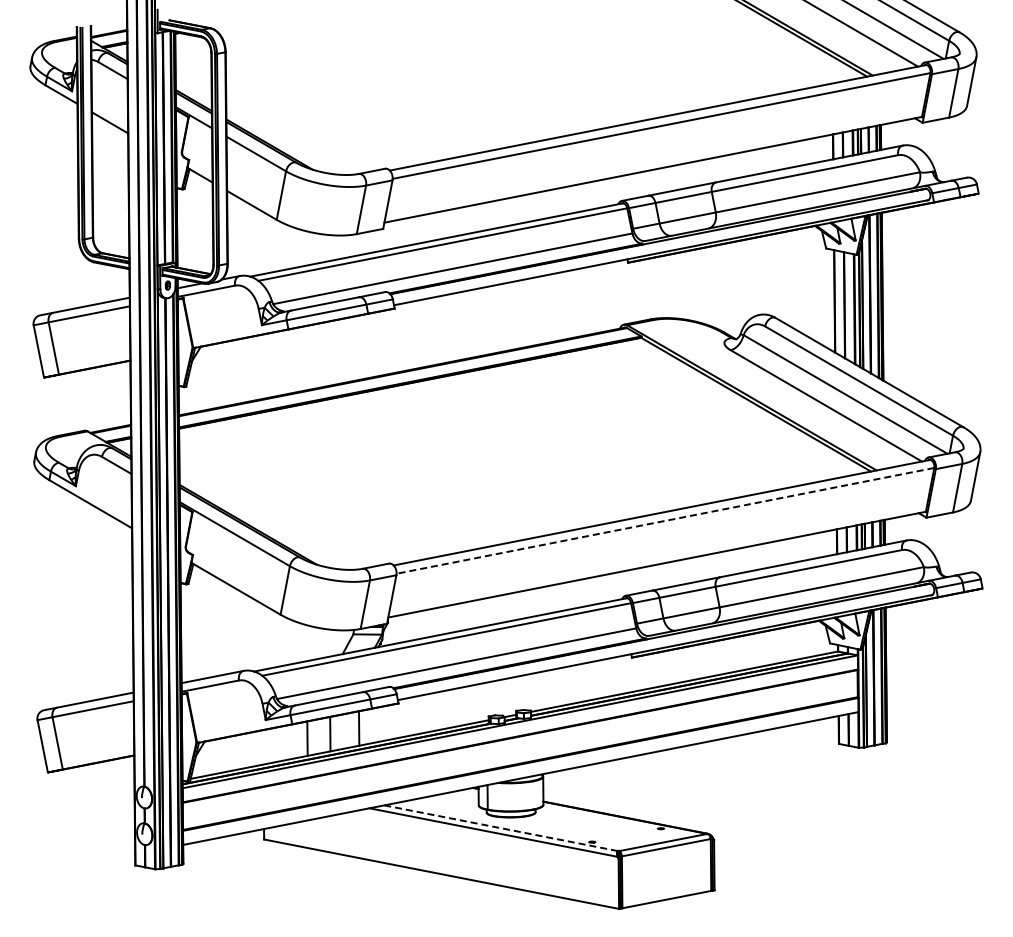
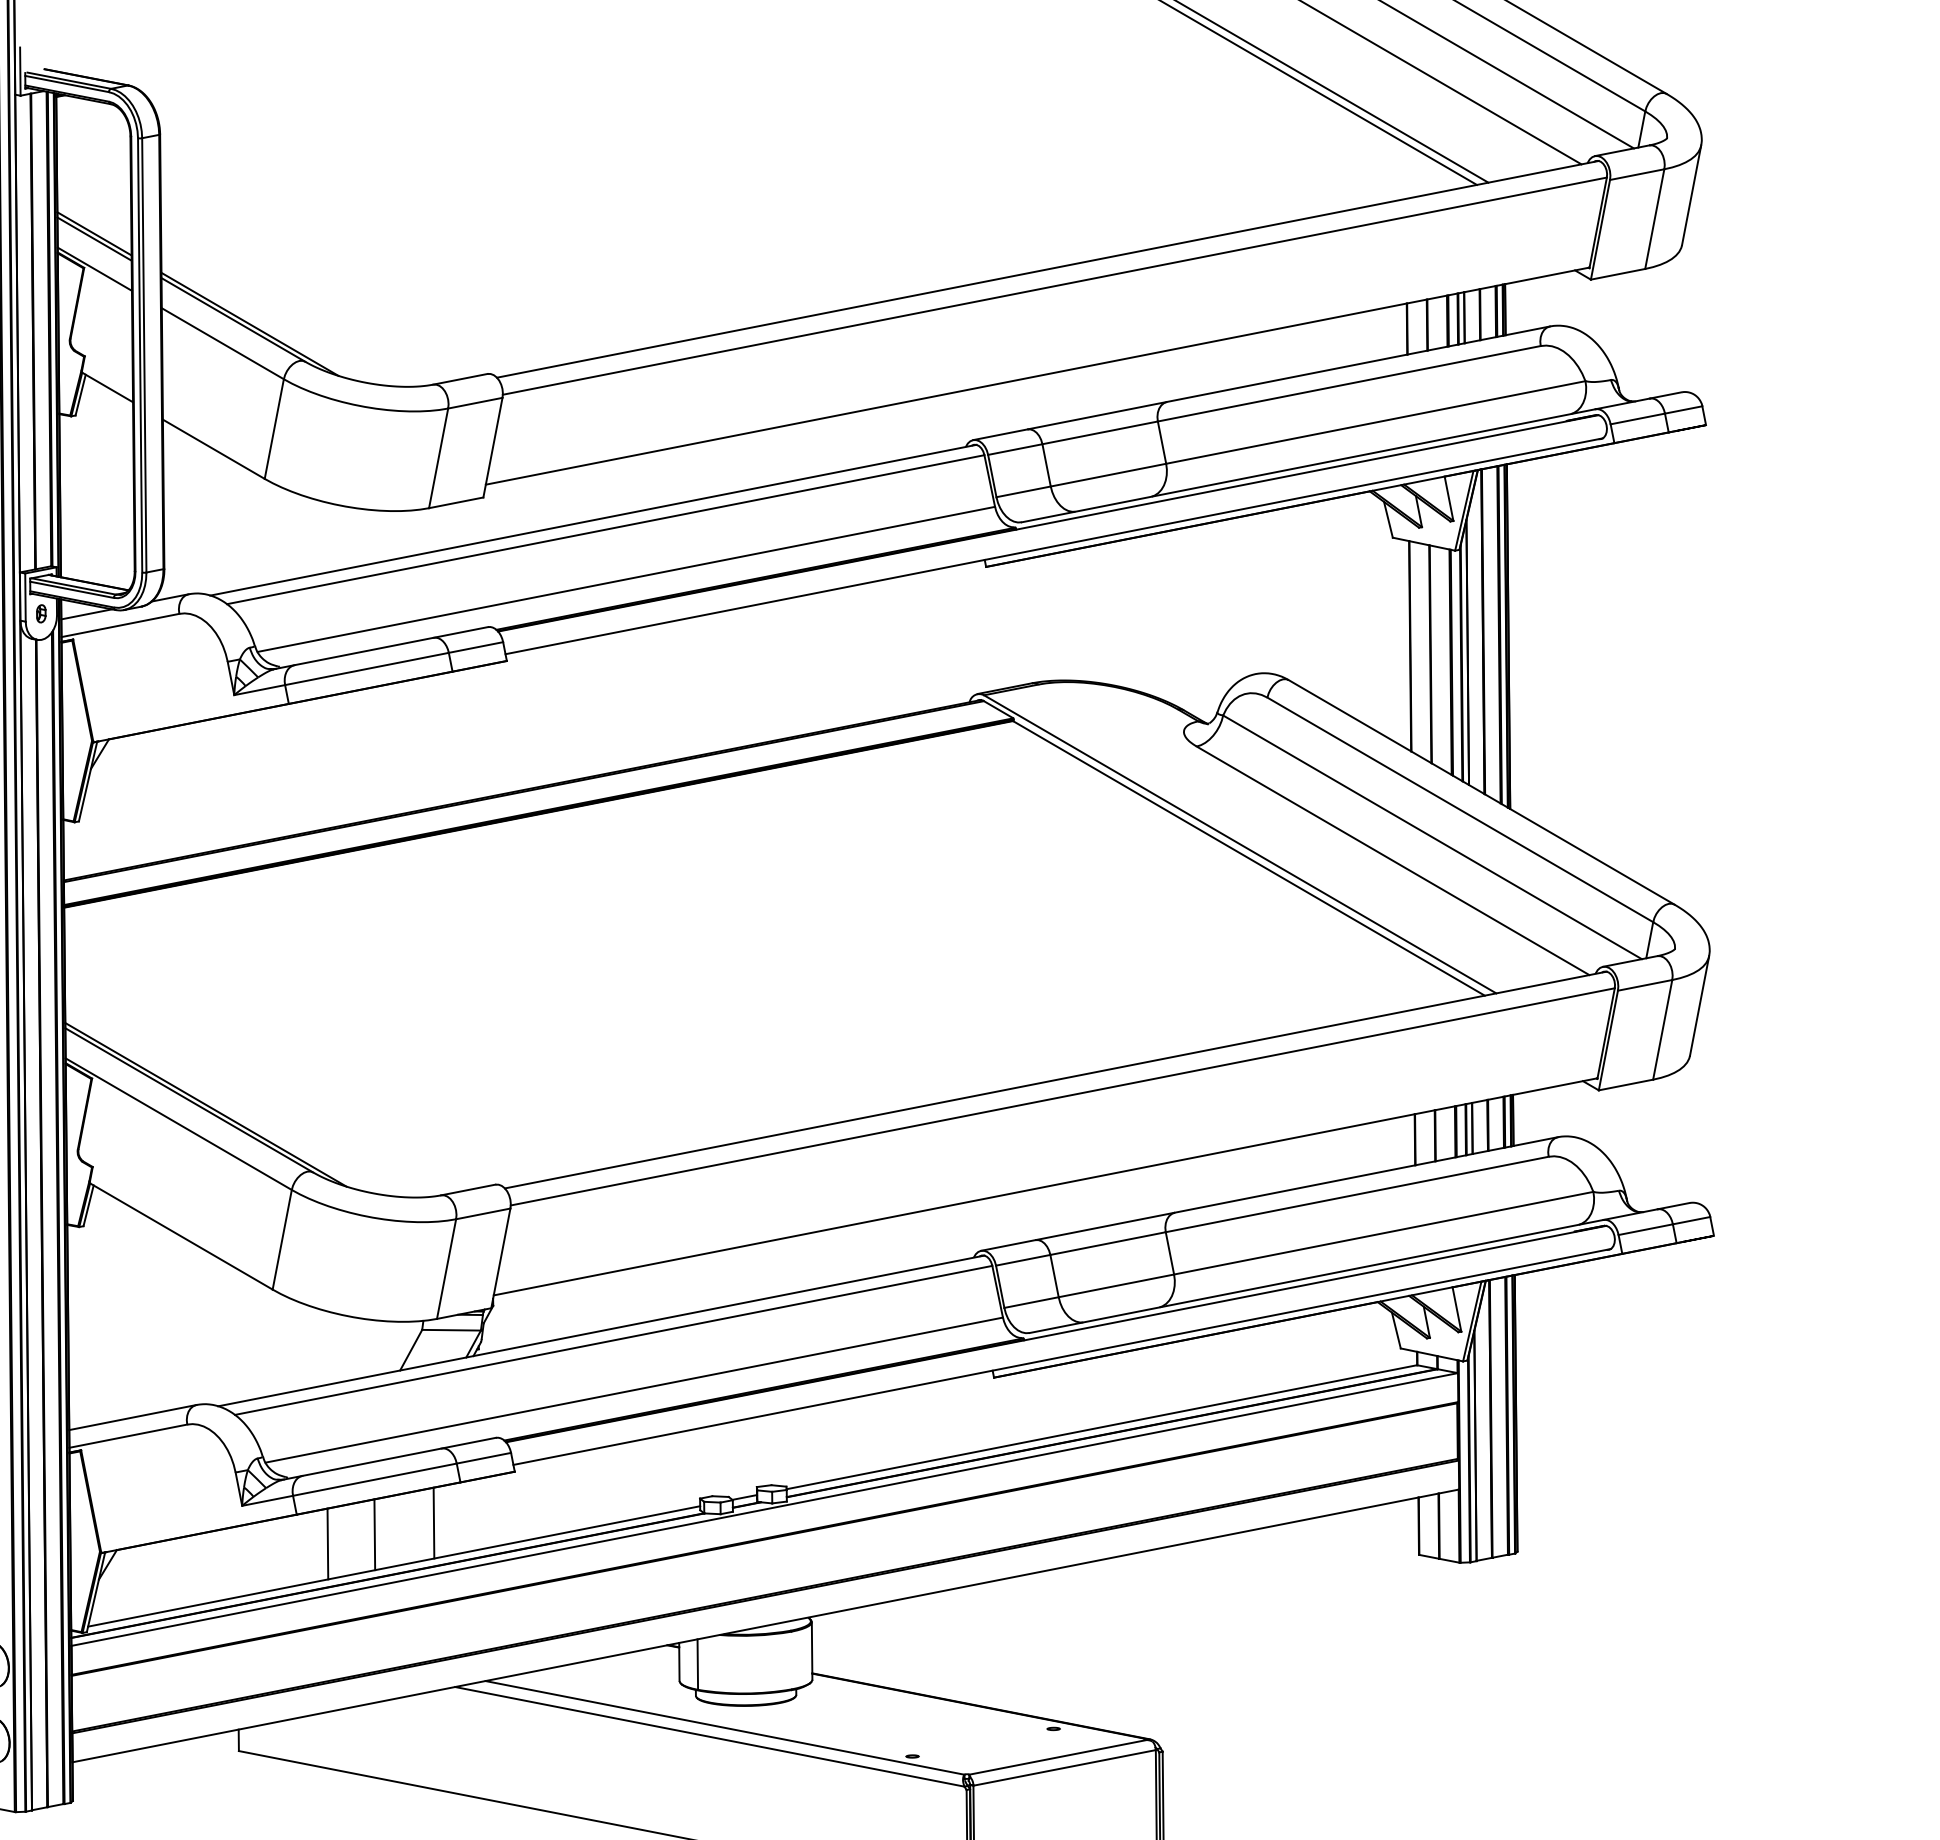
line: (664, 520) -> (1060, 1096), dashed -> solid
line: (500, 828) -> (724, 1728), dashed -> solid

